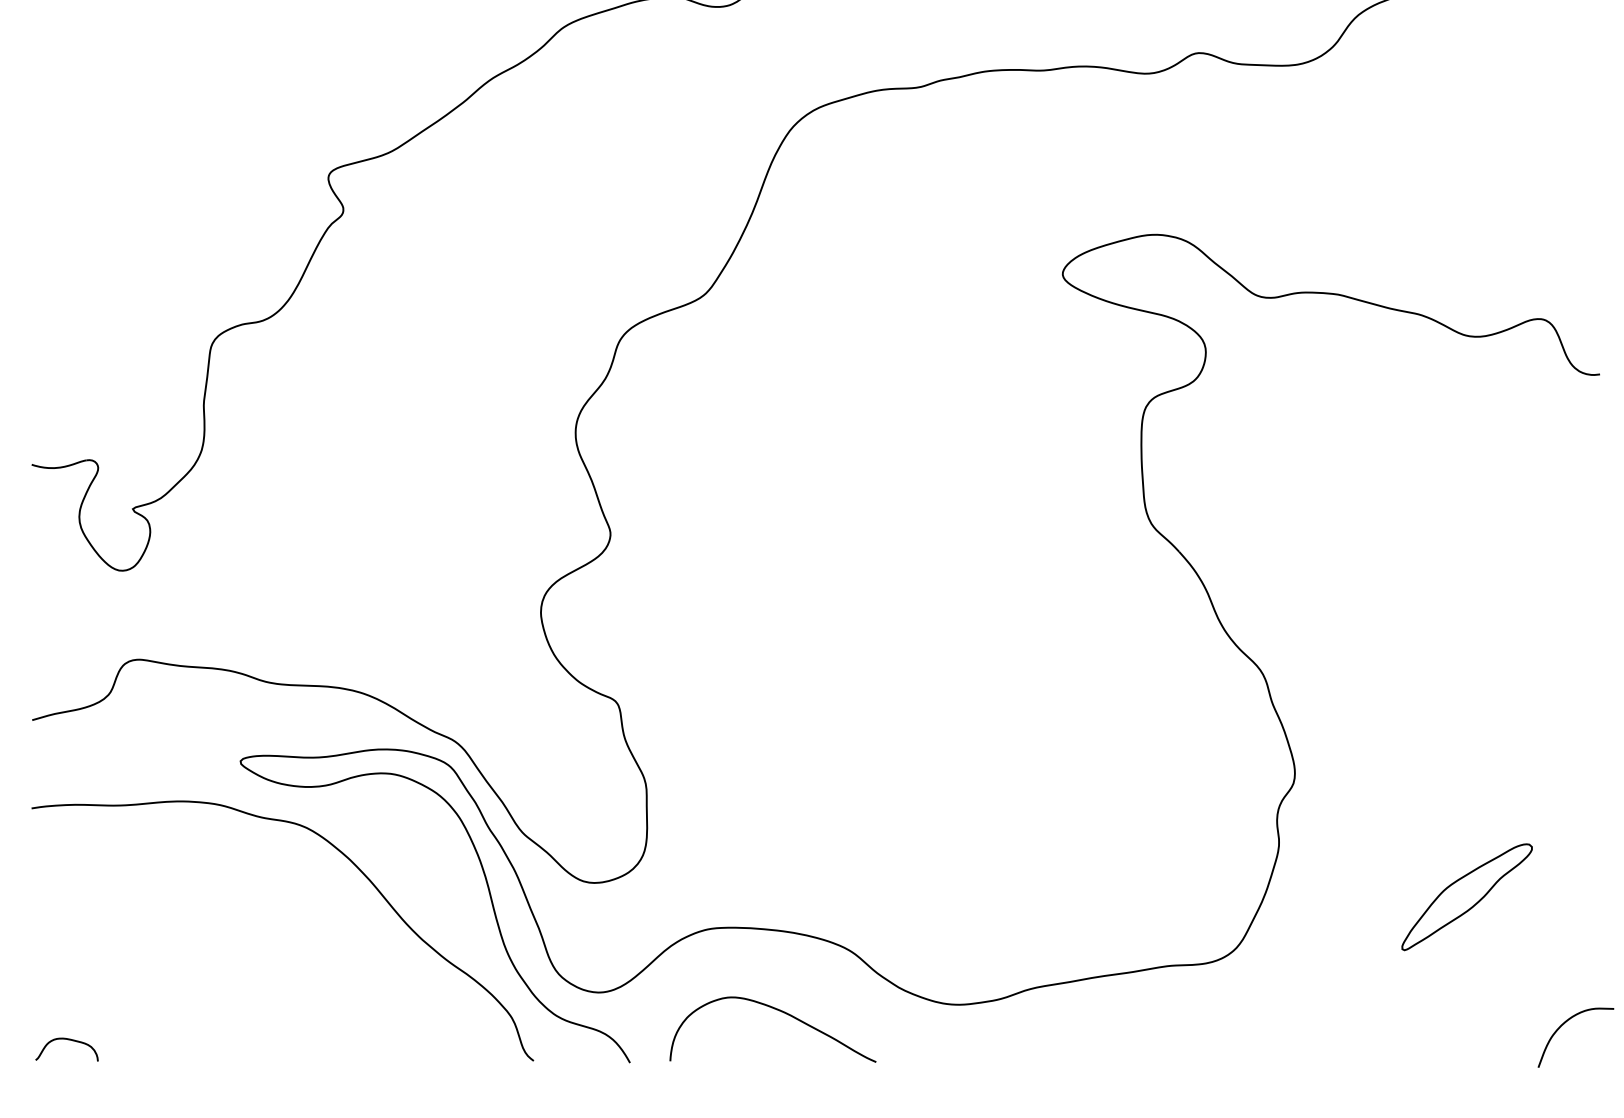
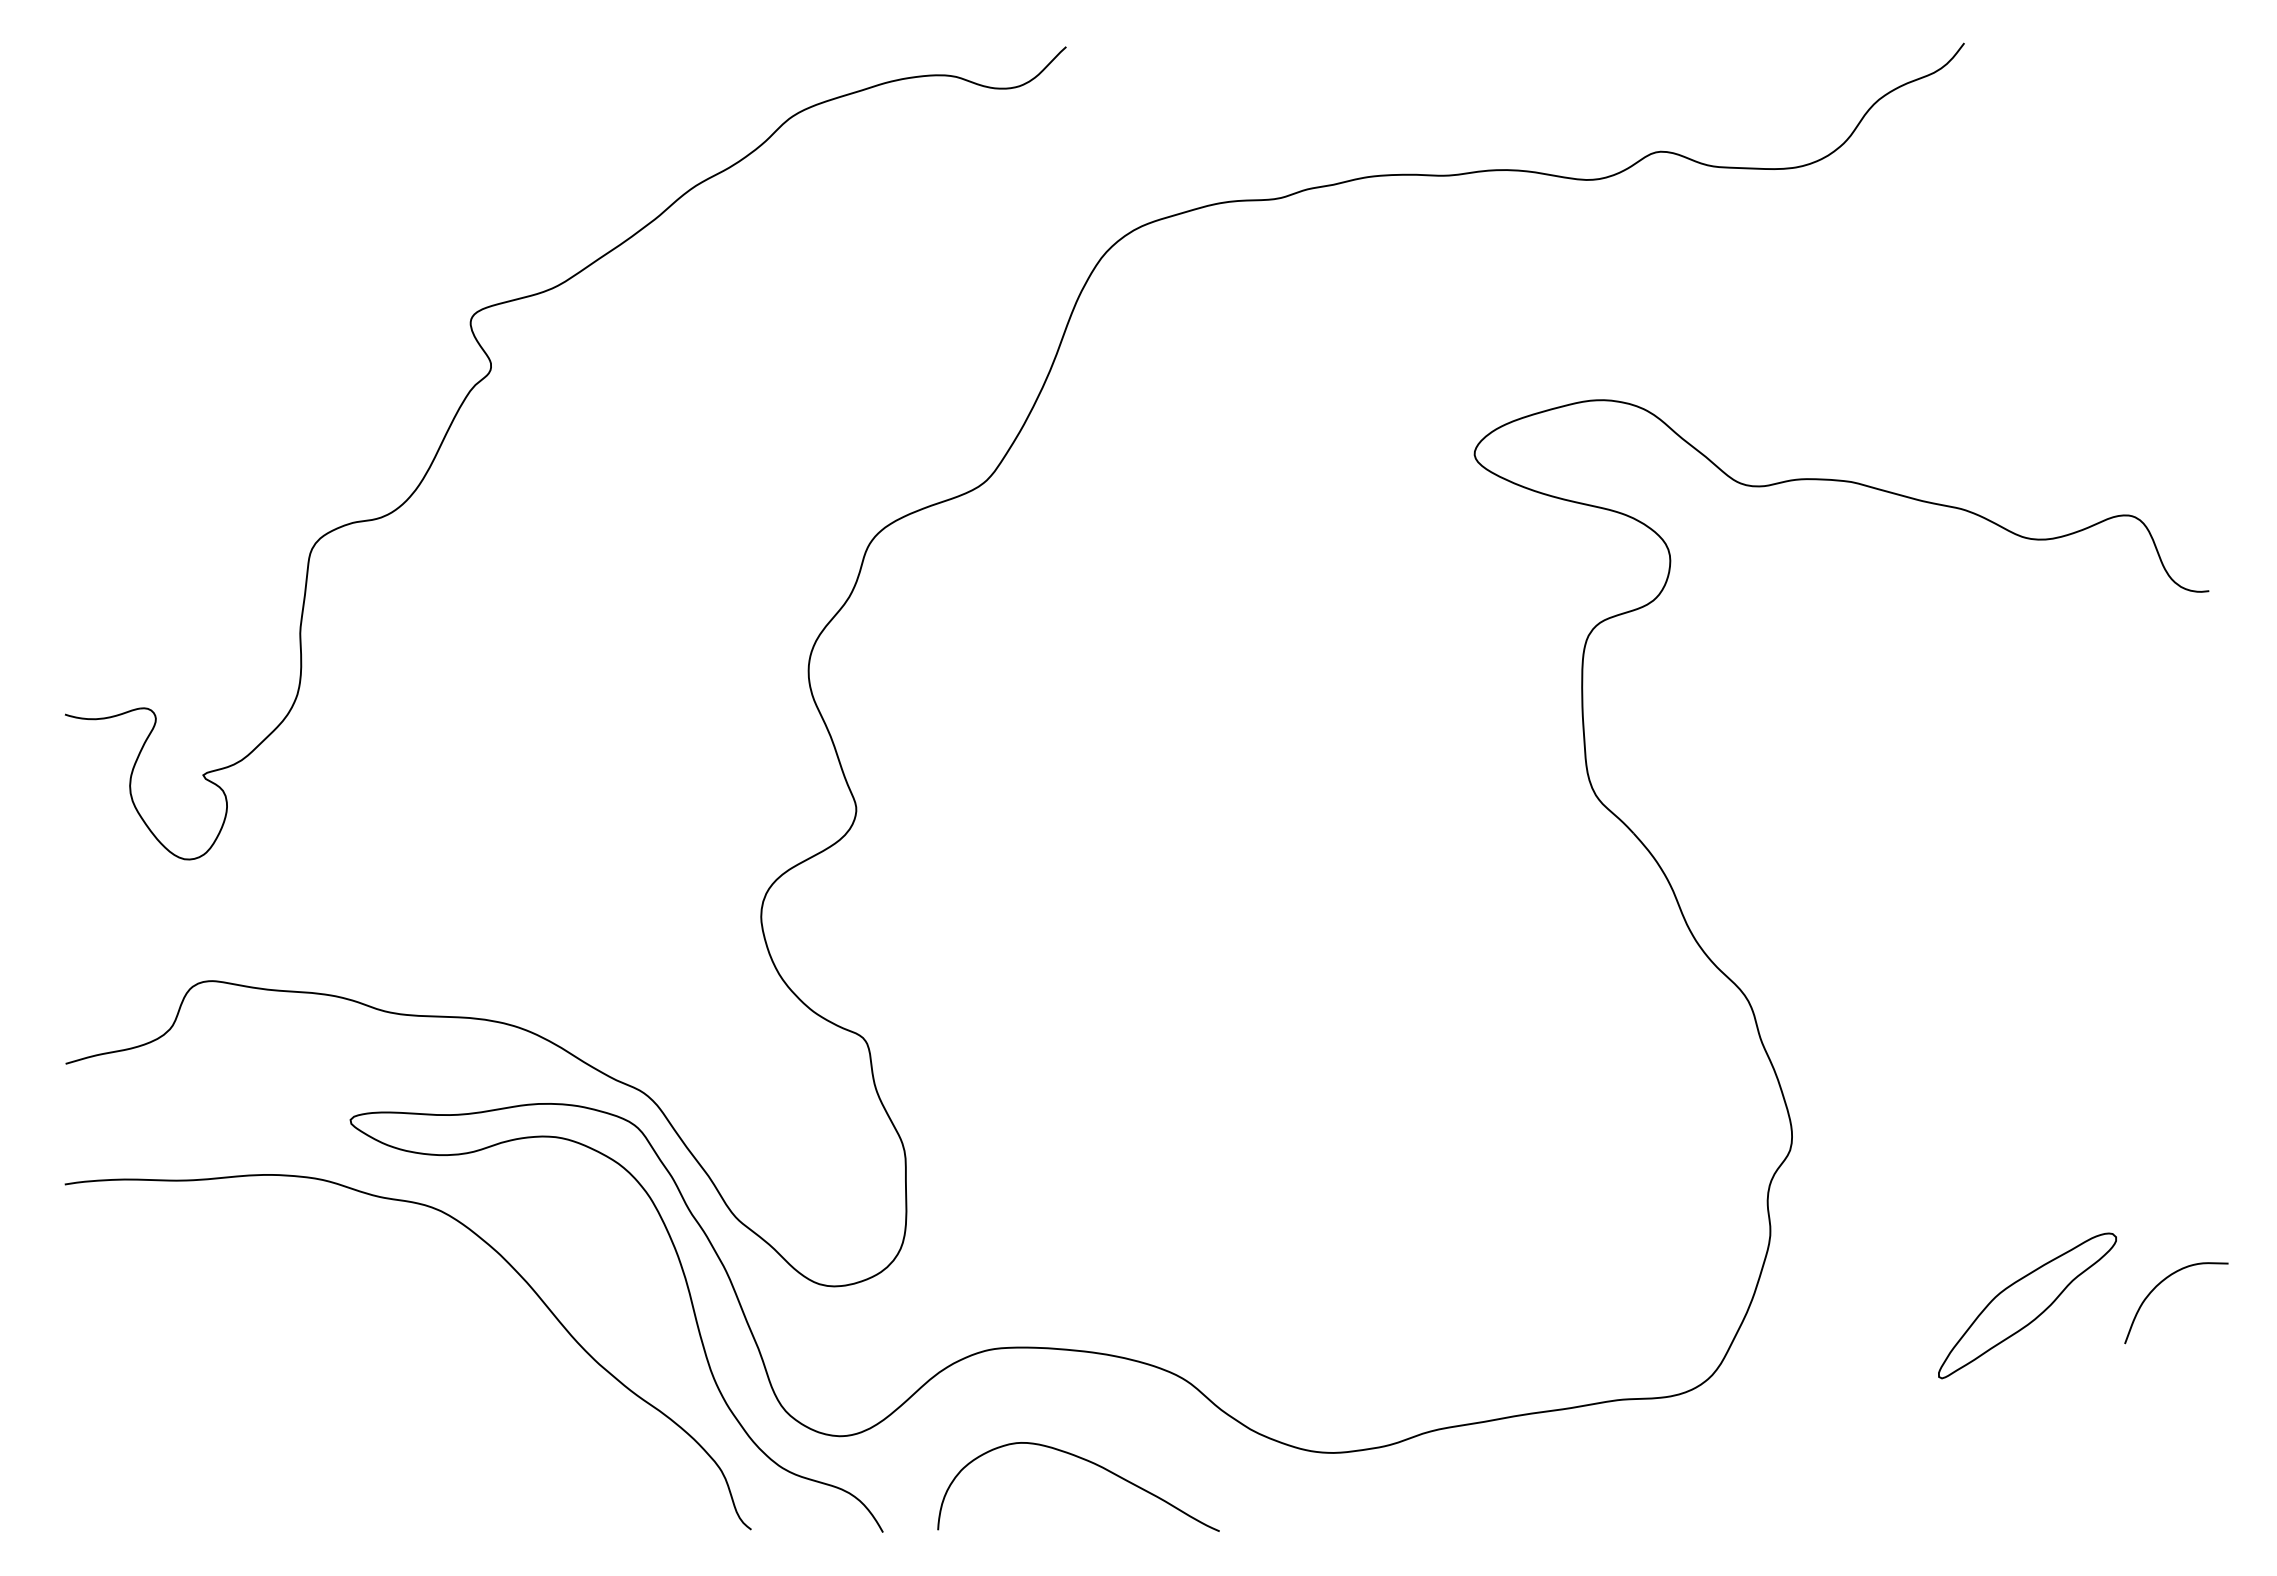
curve: (1565, 1023) -> (2161, 1283), moved
curve: (68, 1040) -> (115, 1501), removed

